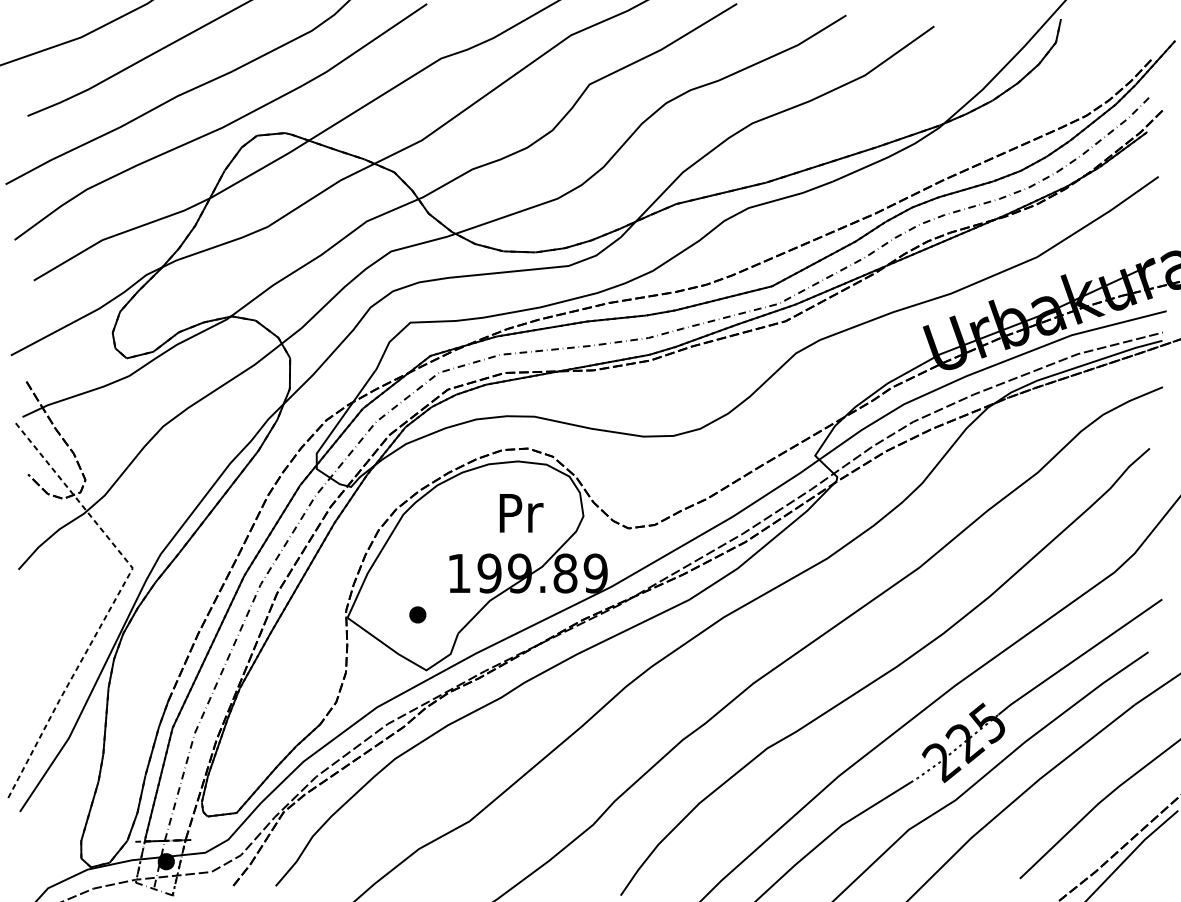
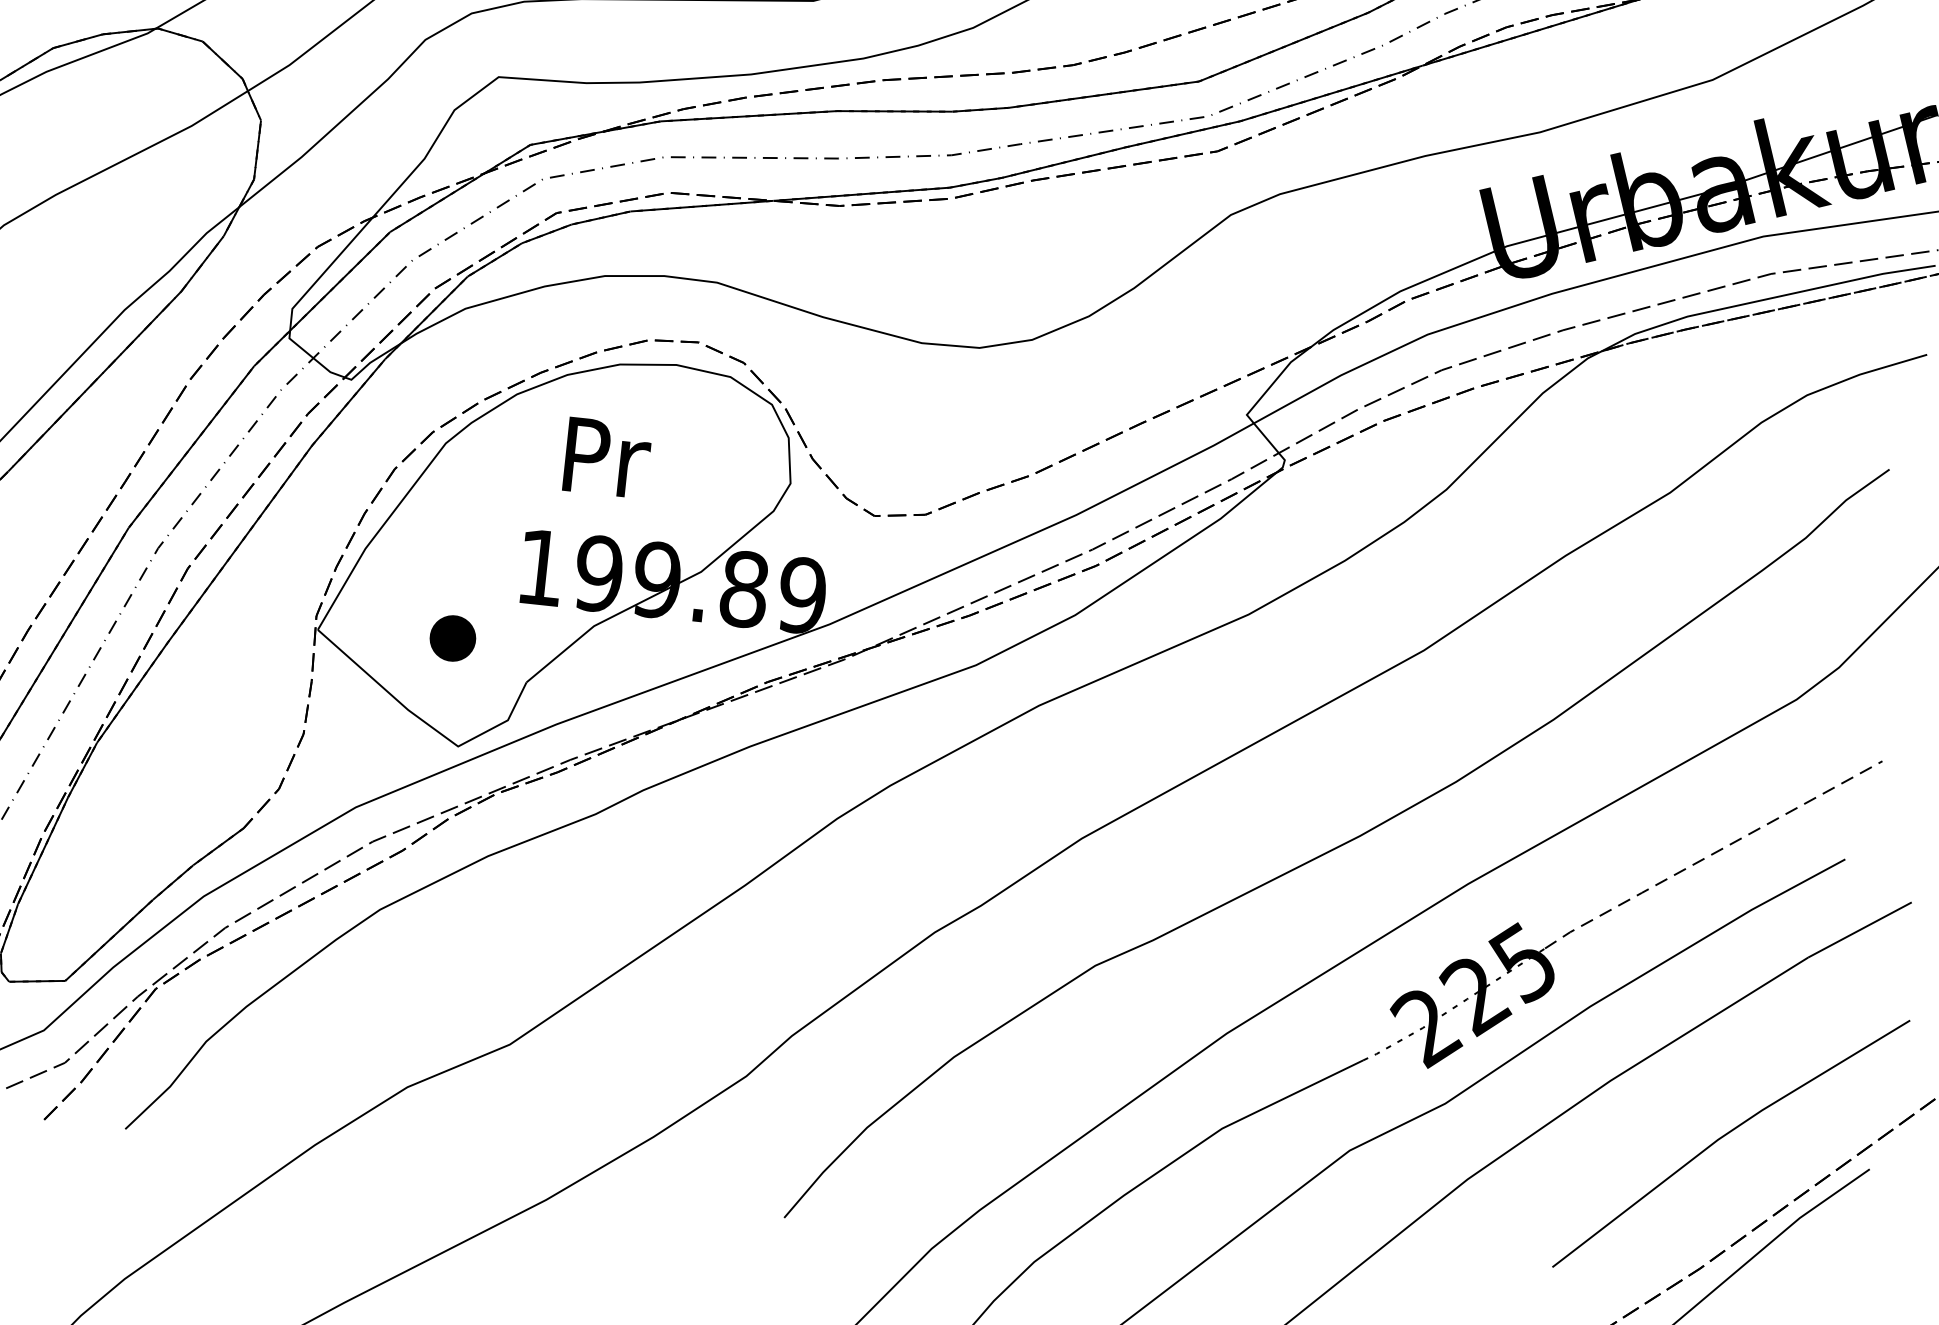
text: (521, 513) -> (607, 458), moved
part: (417, 614) -> (452, 637), size x1.4
line: (1078, 657) -> (1710, 855), solid -> dashed

